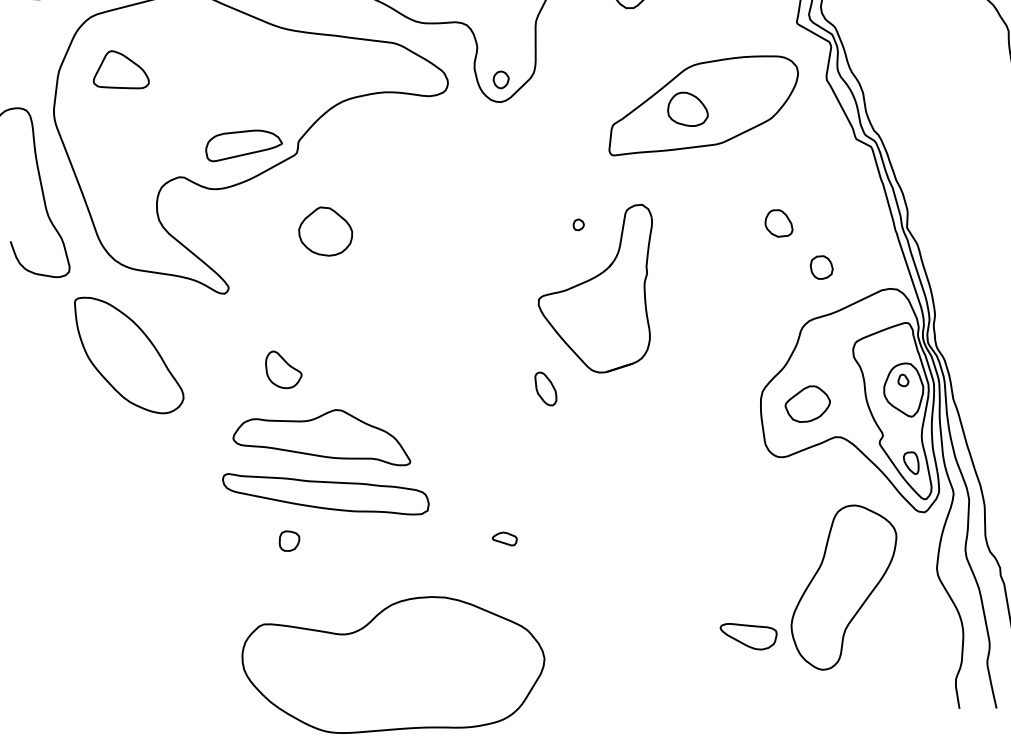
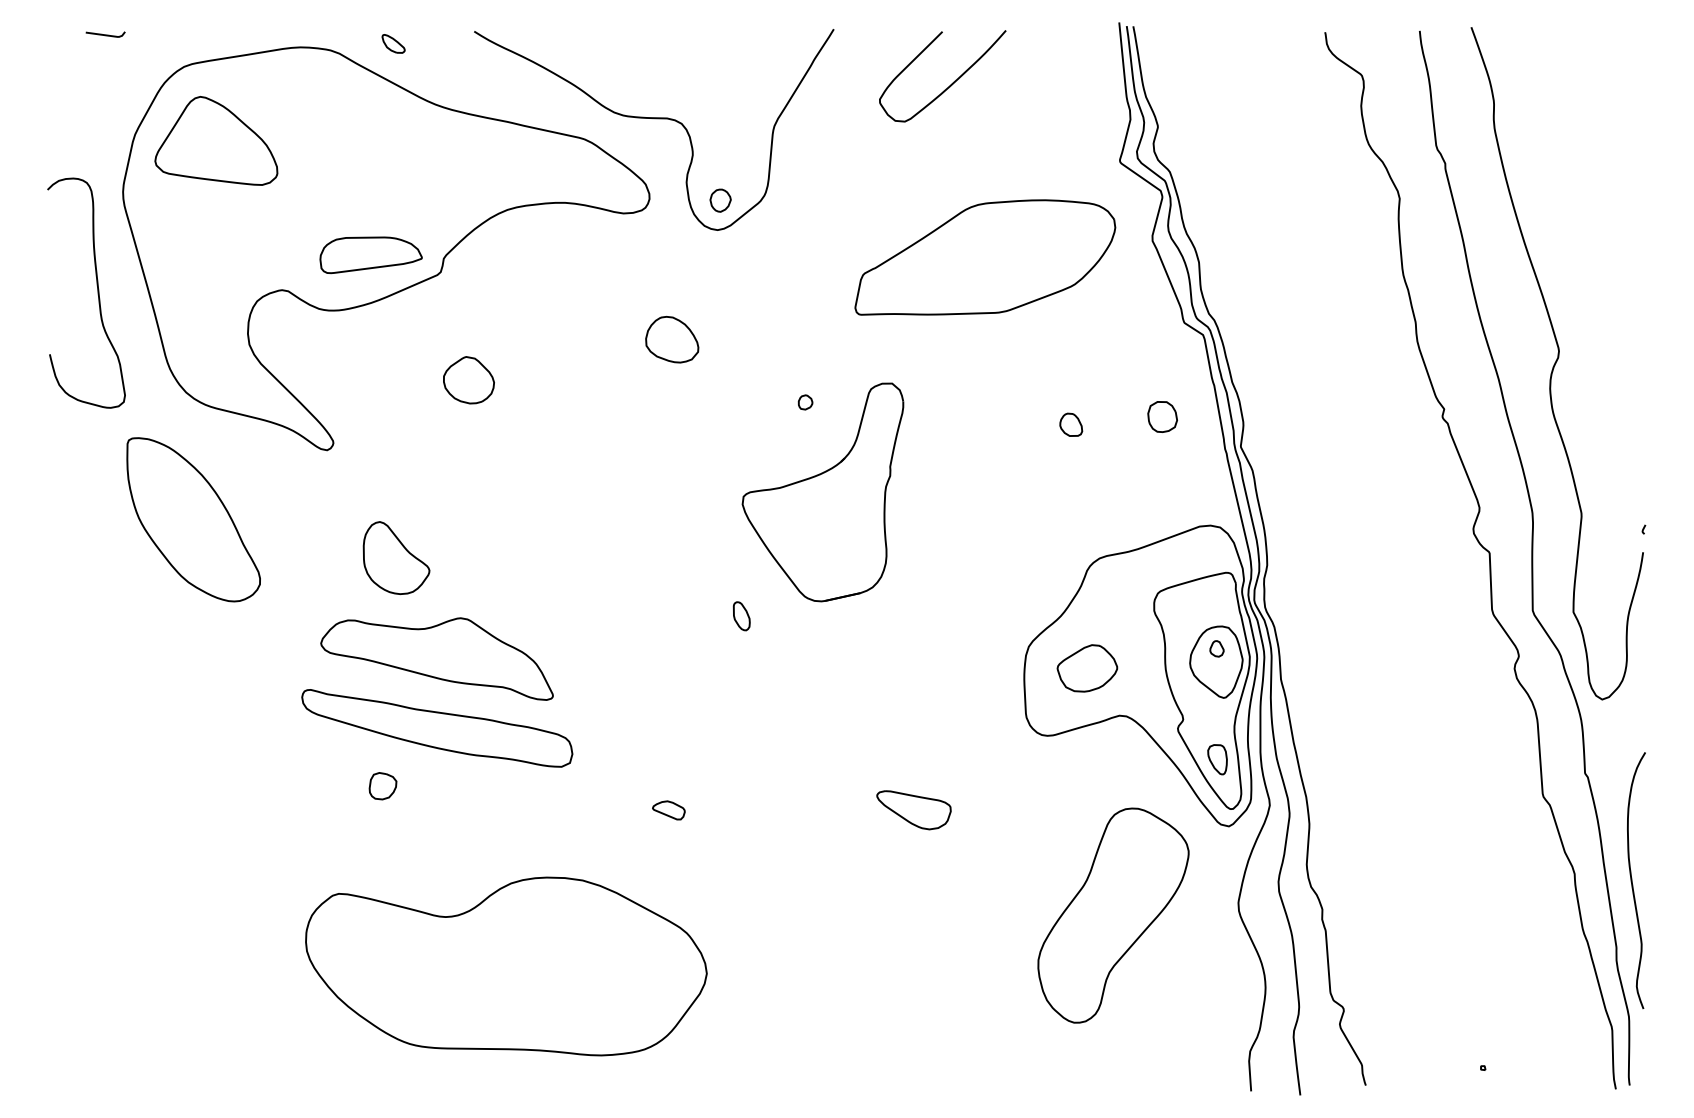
part: (120, 69) -> (216, 140), size x1.67
part: (687, 109) -> (672, 339), moved
part: (779, 222) -> (1071, 424), size x0.62
part: (325, 231) -> (468, 380), size x0.71
part: (821, 267) -> (1162, 416), moved
part: (283, 369) -> (396, 557), size x1.43
part: (545, 389) -> (741, 616), size x0.62
part: (748, 636) -> (913, 810), moved

